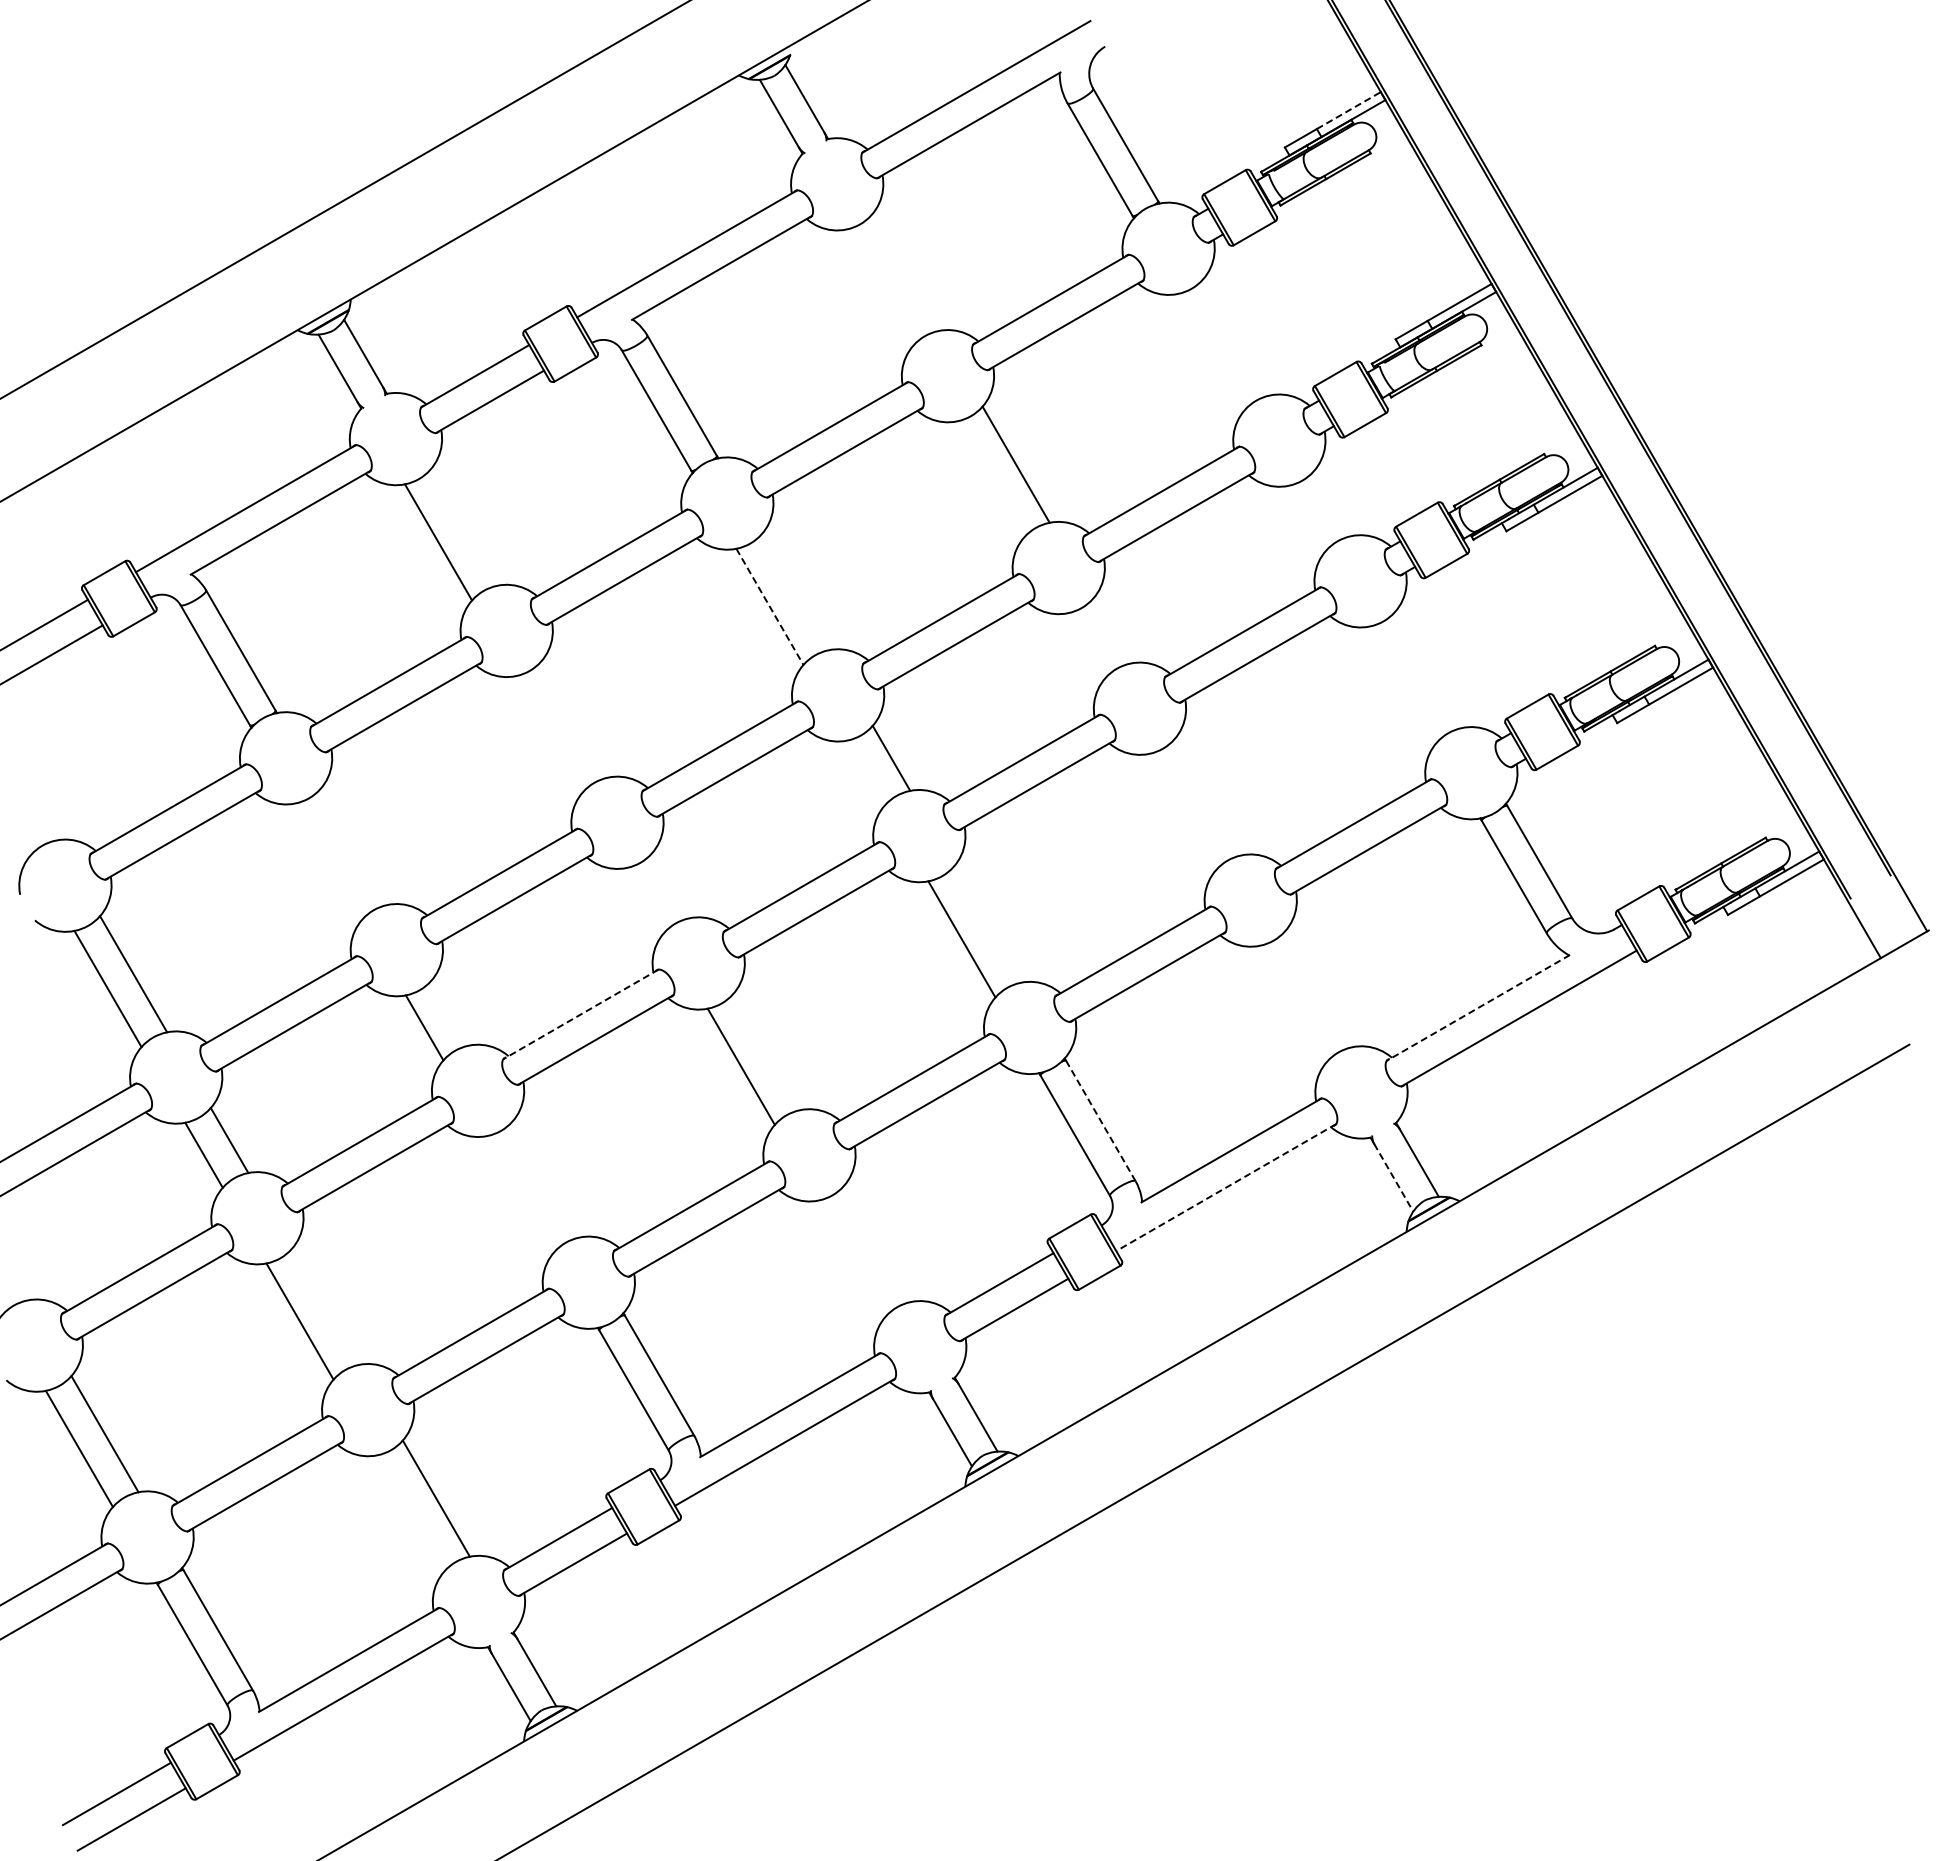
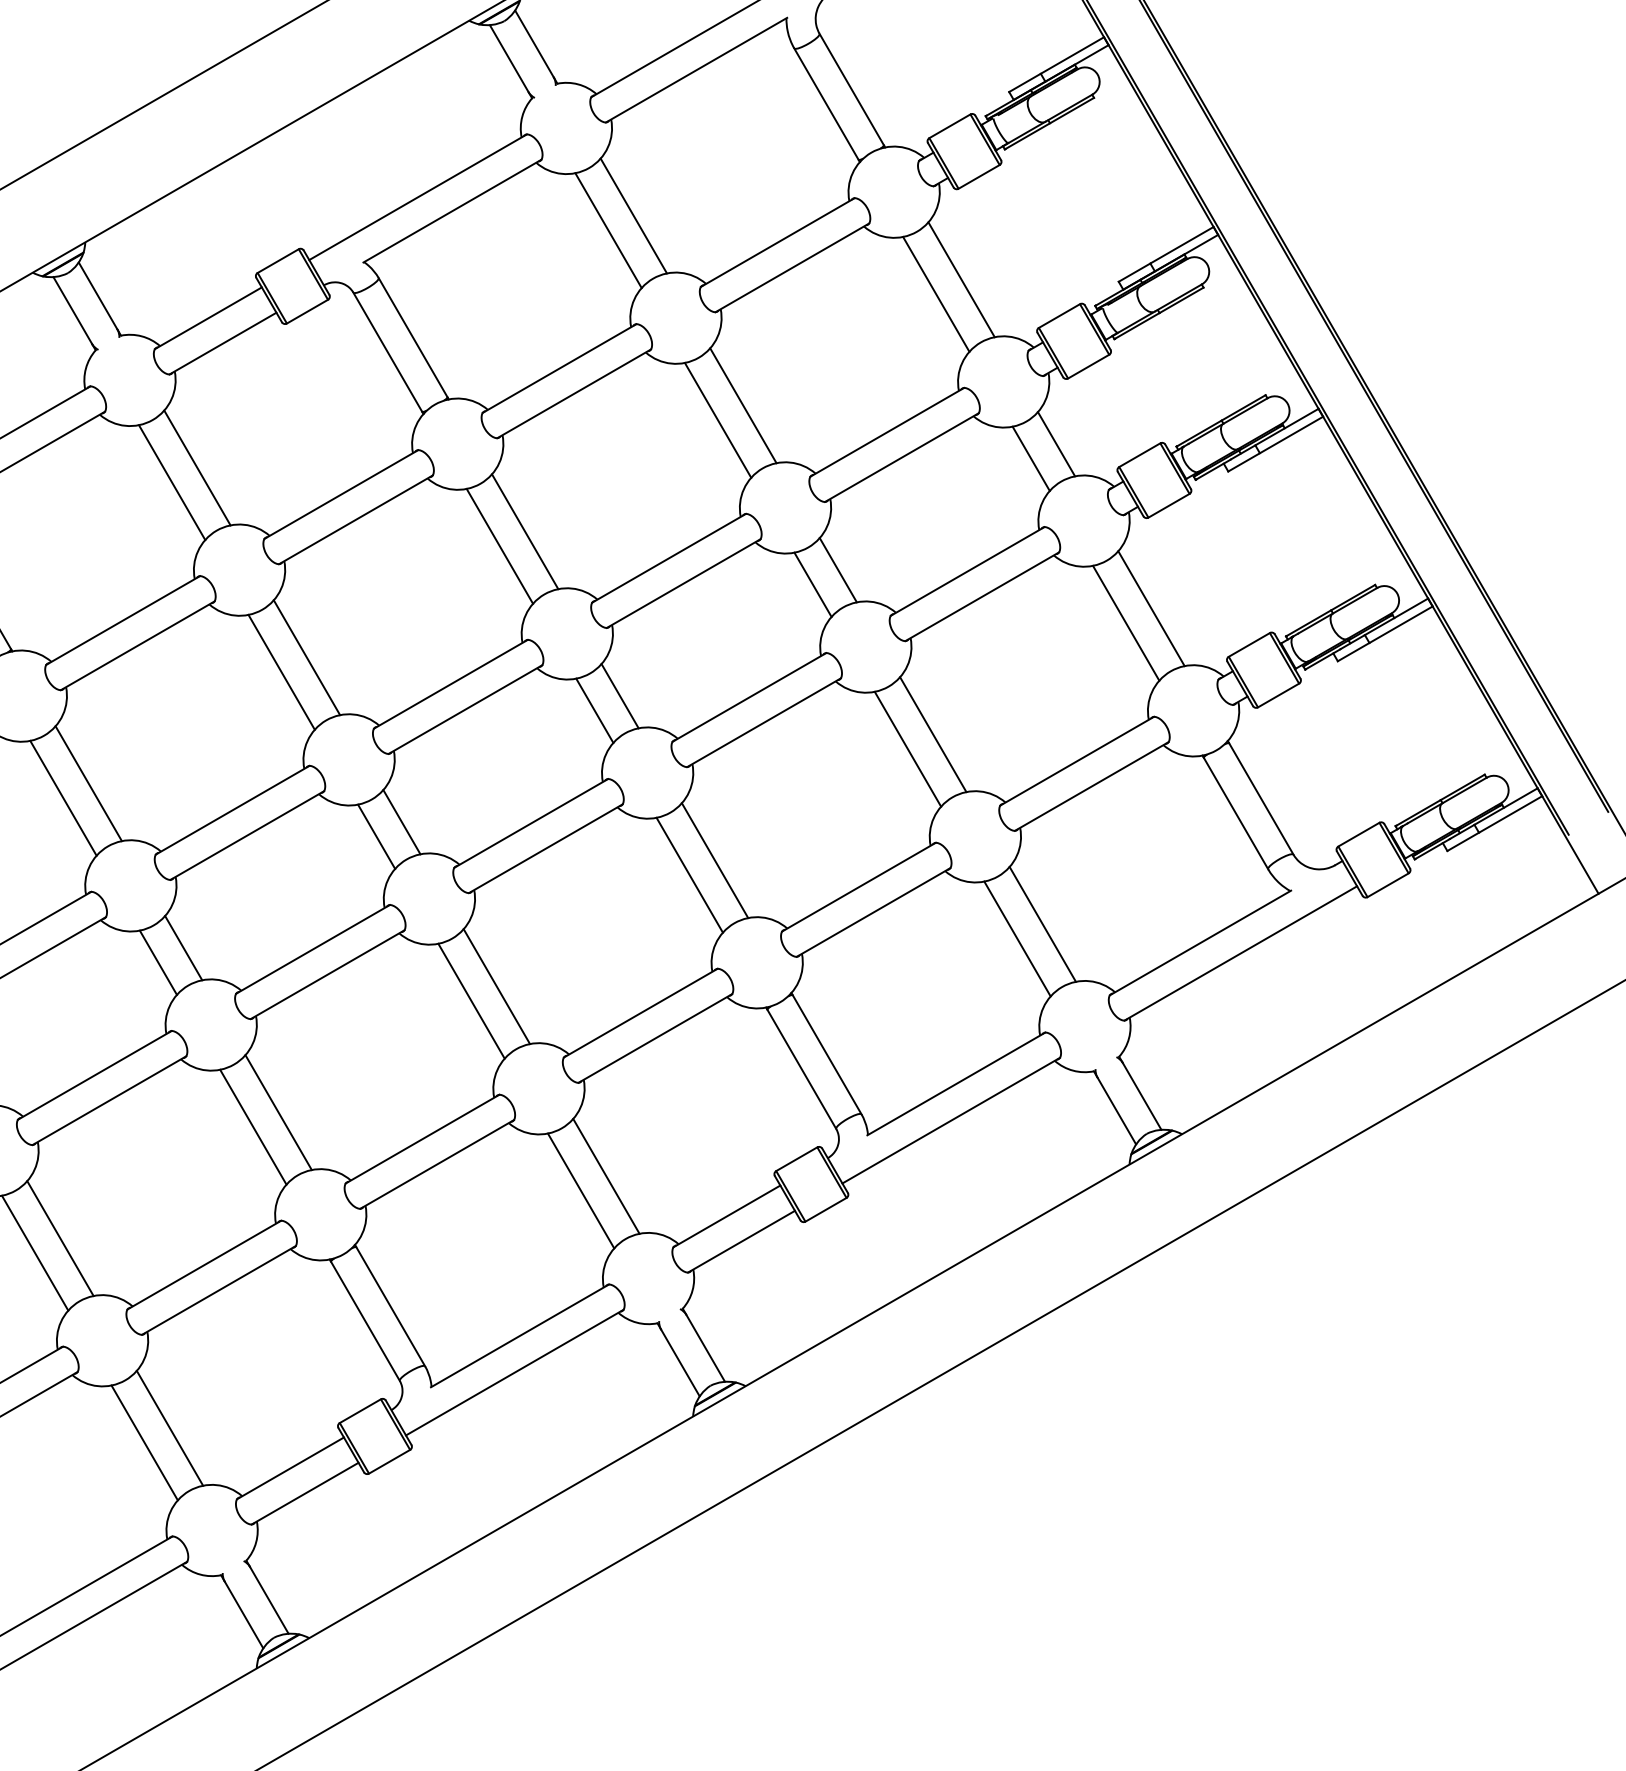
line: (1348, 110) -> (1072, 55), dashed -> solid
line: (904, 272) -> (632, 215), added
line: (879, 287) -> (608, 230), added
line: (1236, 337) -> (961, 279), added
line: (1210, 352) -> (935, 294), added
line: (990, 479) -> (718, 420), added
line: (1332, 503) -> (1056, 444), added
line: (1306, 517) -> (1030, 457), added
line: (463, 527) -> (196, 467), added
line: (795, 592) -> (525, 532), added
line: (770, 607) -> (500, 546), dashed -> solid
line: (1111, 630) -> (837, 569), added
line: (1086, 645) -> (812, 584), added
line: (1428, 669) -> (1151, 608), added
line: (1402, 684) -> (1125, 623), added
line: (574, 719) -> (306, 657), added
line: (548, 734) -> (280, 672), added
line: (865, 772) -> (594, 710), added
line: (1207, 797) -> (932, 734), added
line: (1182, 812) -> (907, 749), added
line: (353, 846) -> (88, 783), added
line: (328, 861) -> (63, 798), added
line: (670, 885) -> (401, 821), added
line: (645, 900) -> (376, 836), added
line: (987, 924) -> (715, 860), added
line: (1318, 989) -> (1042, 924), added
line: (1292, 1003) -> (1016, 938), added
line: (1478, 1007) -> (1200, 942), dashed -> solid
line: (450, 1012) -> (183, 947), added
line: (581, 1014) -> (313, 949), dashed -> solid
line: (766, 1051) -> (496, 986), added
line: (1100, 1120) -> (826, 1054), dashed -> solid
line: (1393, 1178) -> (1116, 1111), dashed -> solid
line: (545, 1179) -> (277, 1112), added
line: (1225, 1187) -> (950, 1120), dashed -> solid
line: (520, 1194) -> (253, 1127), added
line: (877, 1243) -> (606, 1175), added
line: (851, 1258) -> (580, 1190), added
line: (325, 1306) -> (60, 1238), added
line: (410, 1513) -> (144, 1443), added

